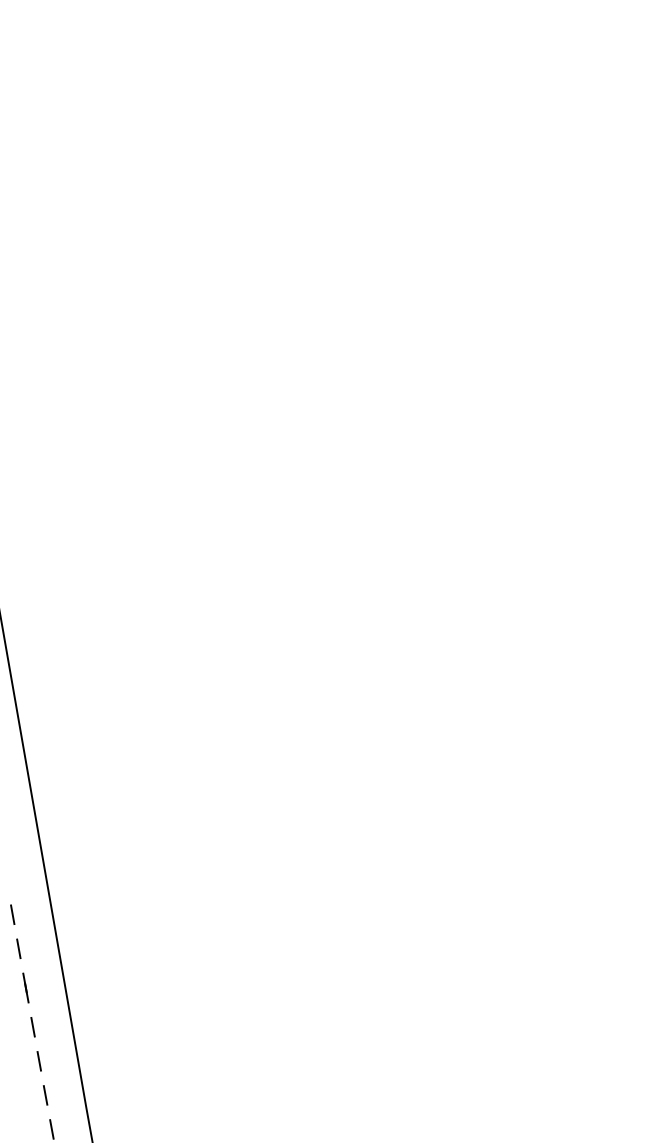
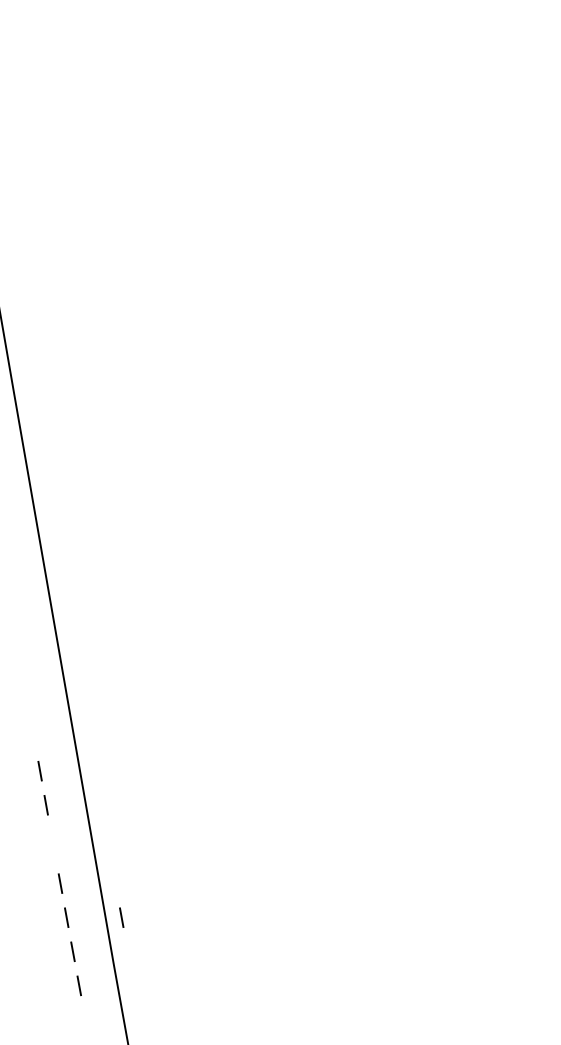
line: (25, 987) -> (52, 843), removed
line: (93, 1061) -> (120, 917), added

